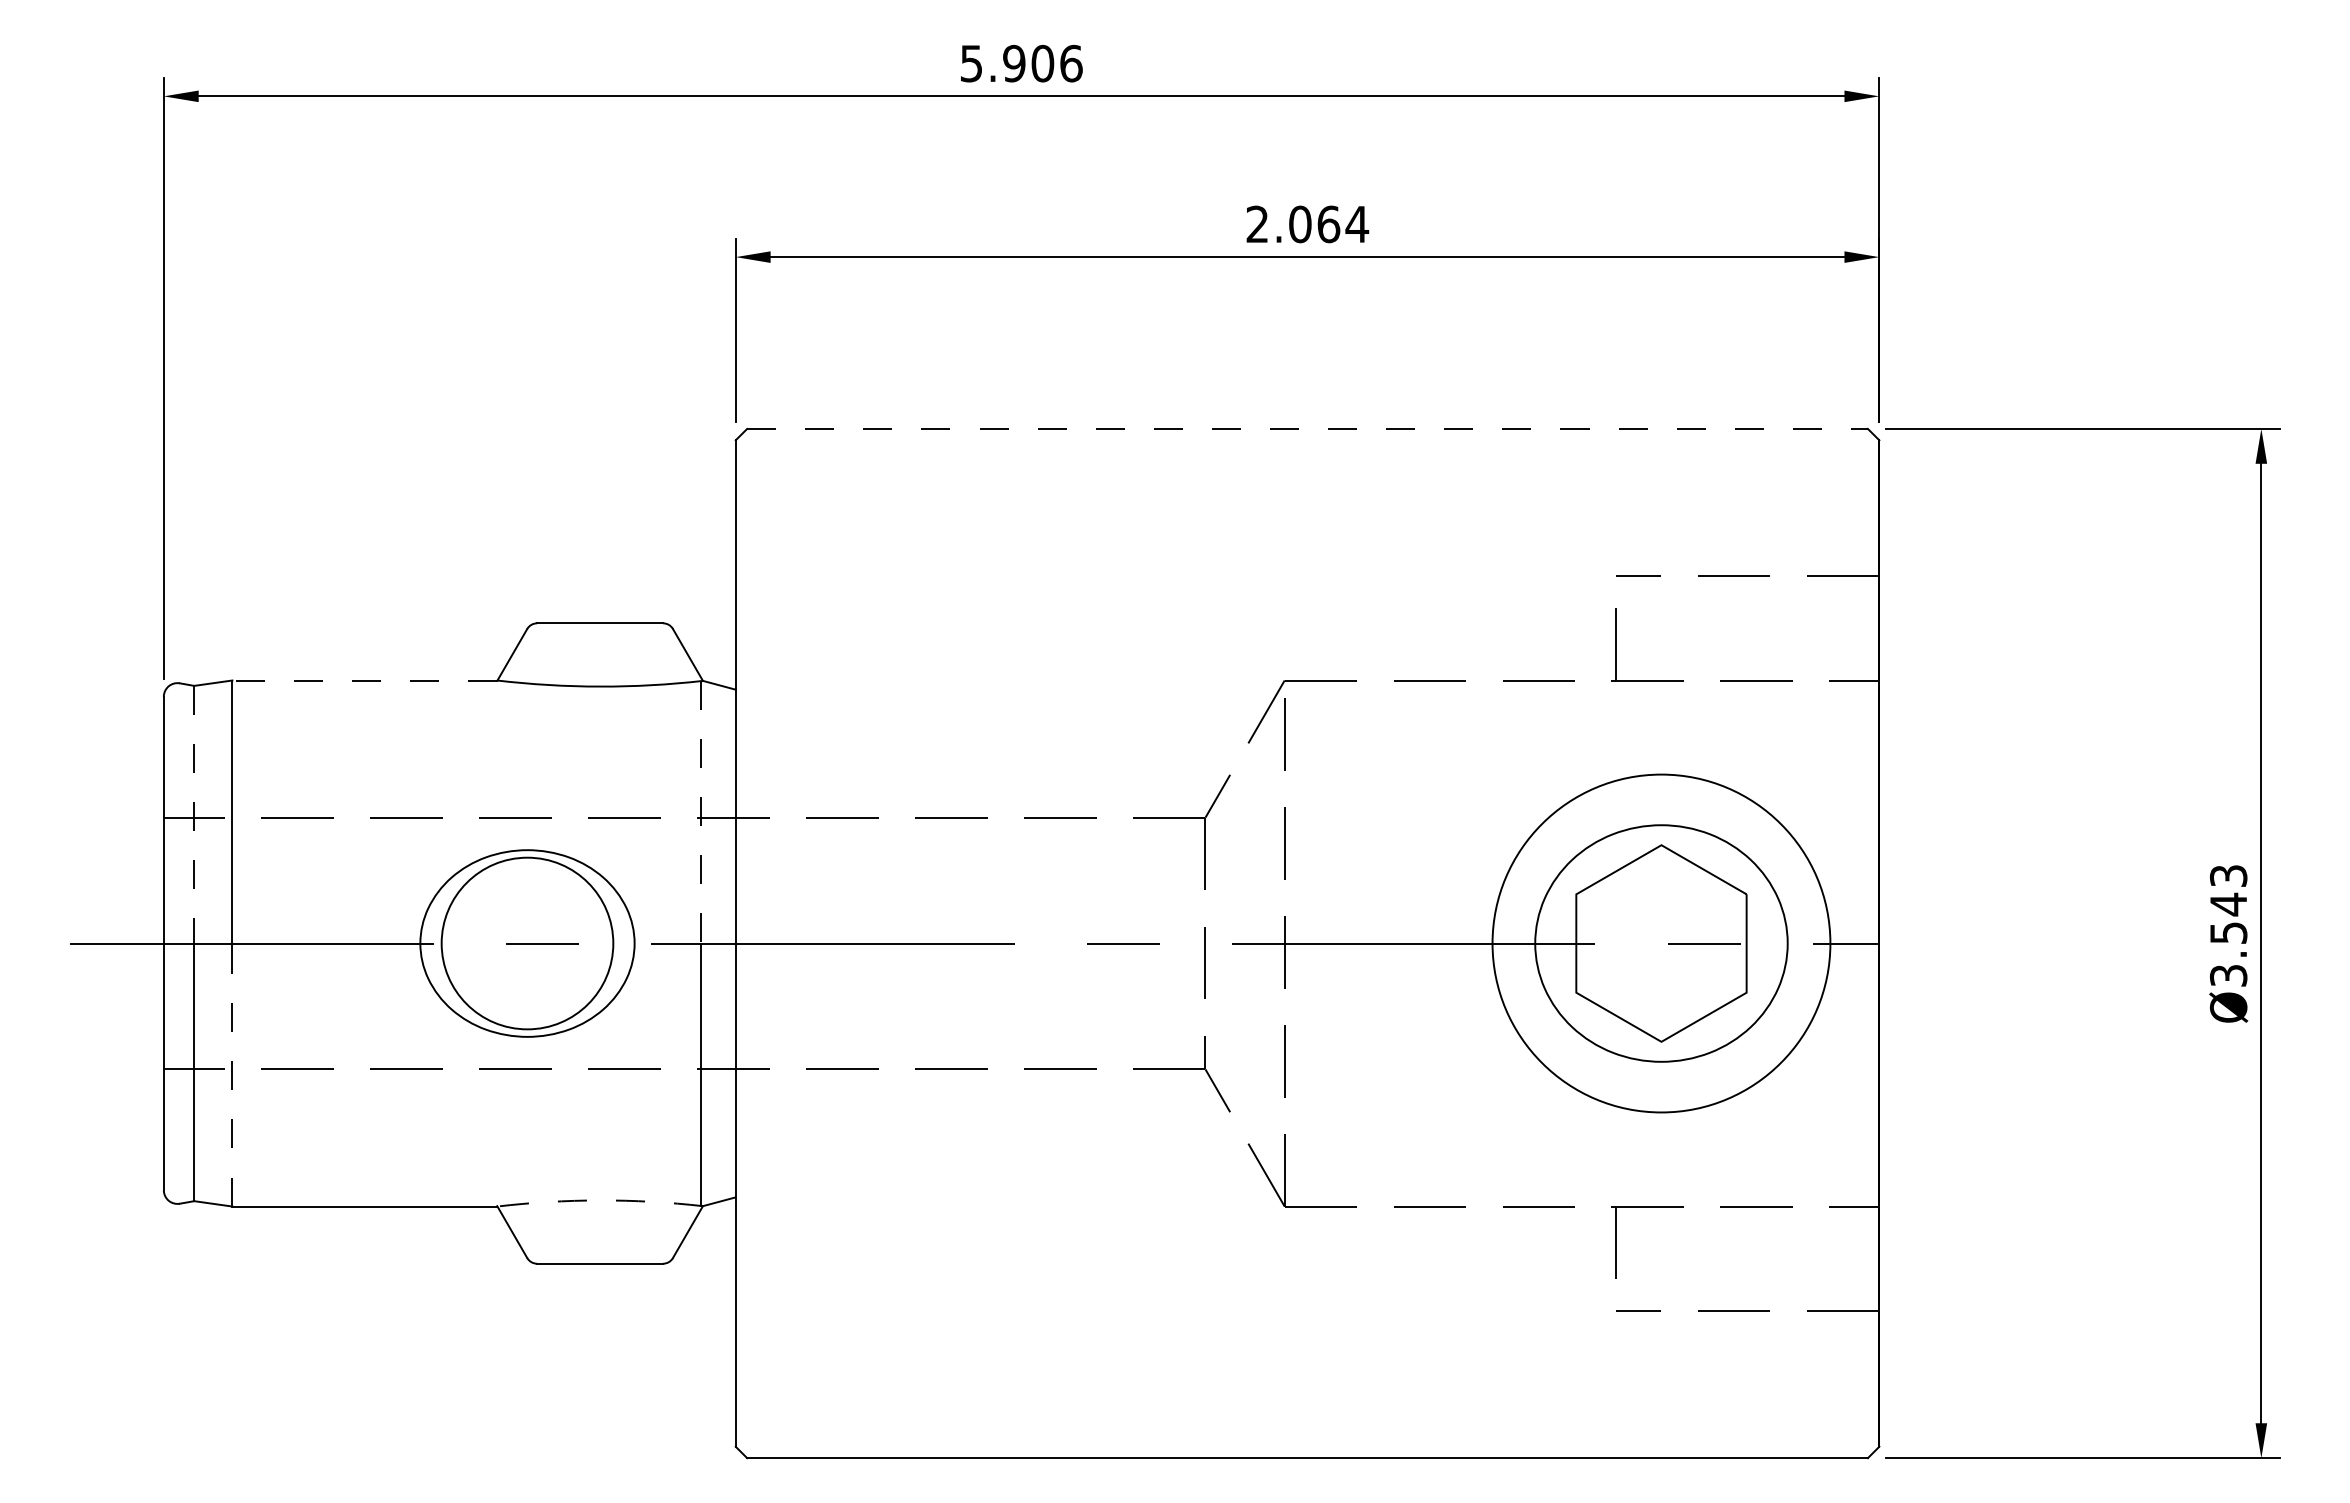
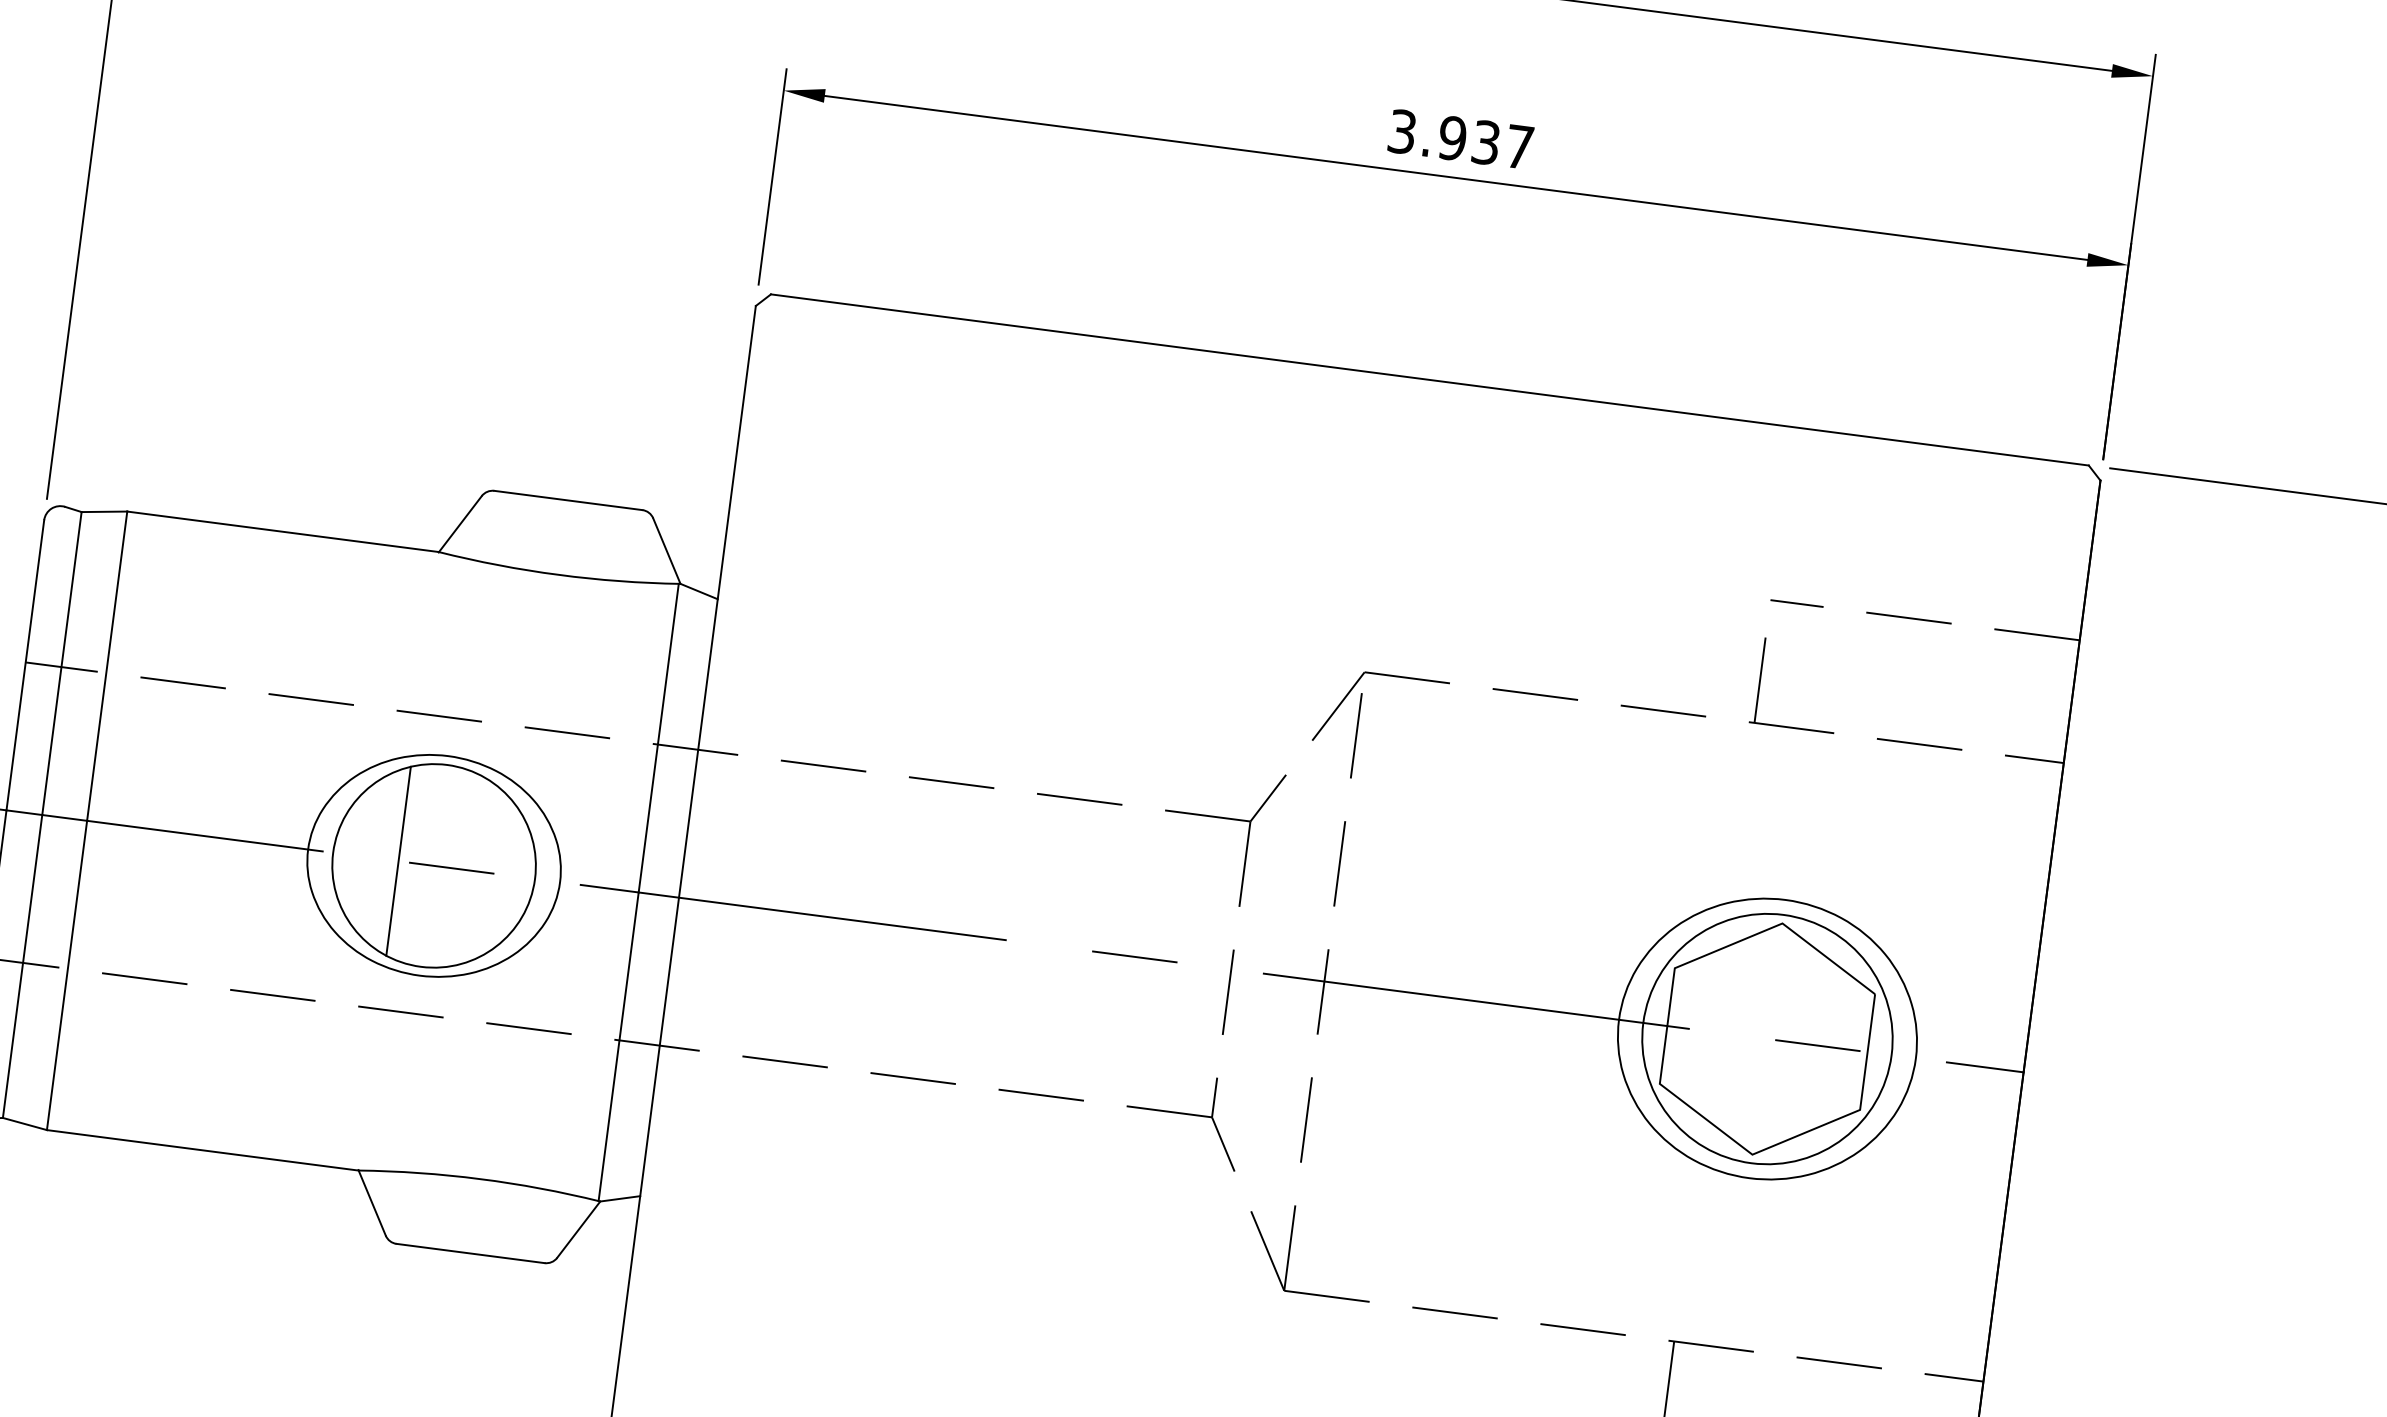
text: (1307, 224) -> (1461, 139), 2.064 -> 3.937
line: (1308, 428) -> (1431, 379), dashed -> solid
line: (364, 680) -> (282, 531), dashed -> solid
line: (701, 812) -> (658, 738), dashed -> solid
line: (194, 814) -> (62, 663), dashed -> solid
line: (497, 943) -> (398, 861), added
circle: (1661, 943) -> (1767, 1039), size x0.62
line: (232, 1075) -> (67, 976), dashed -> solid
arc: (600, 1200) -> (480, 1179), dashed -> solid

